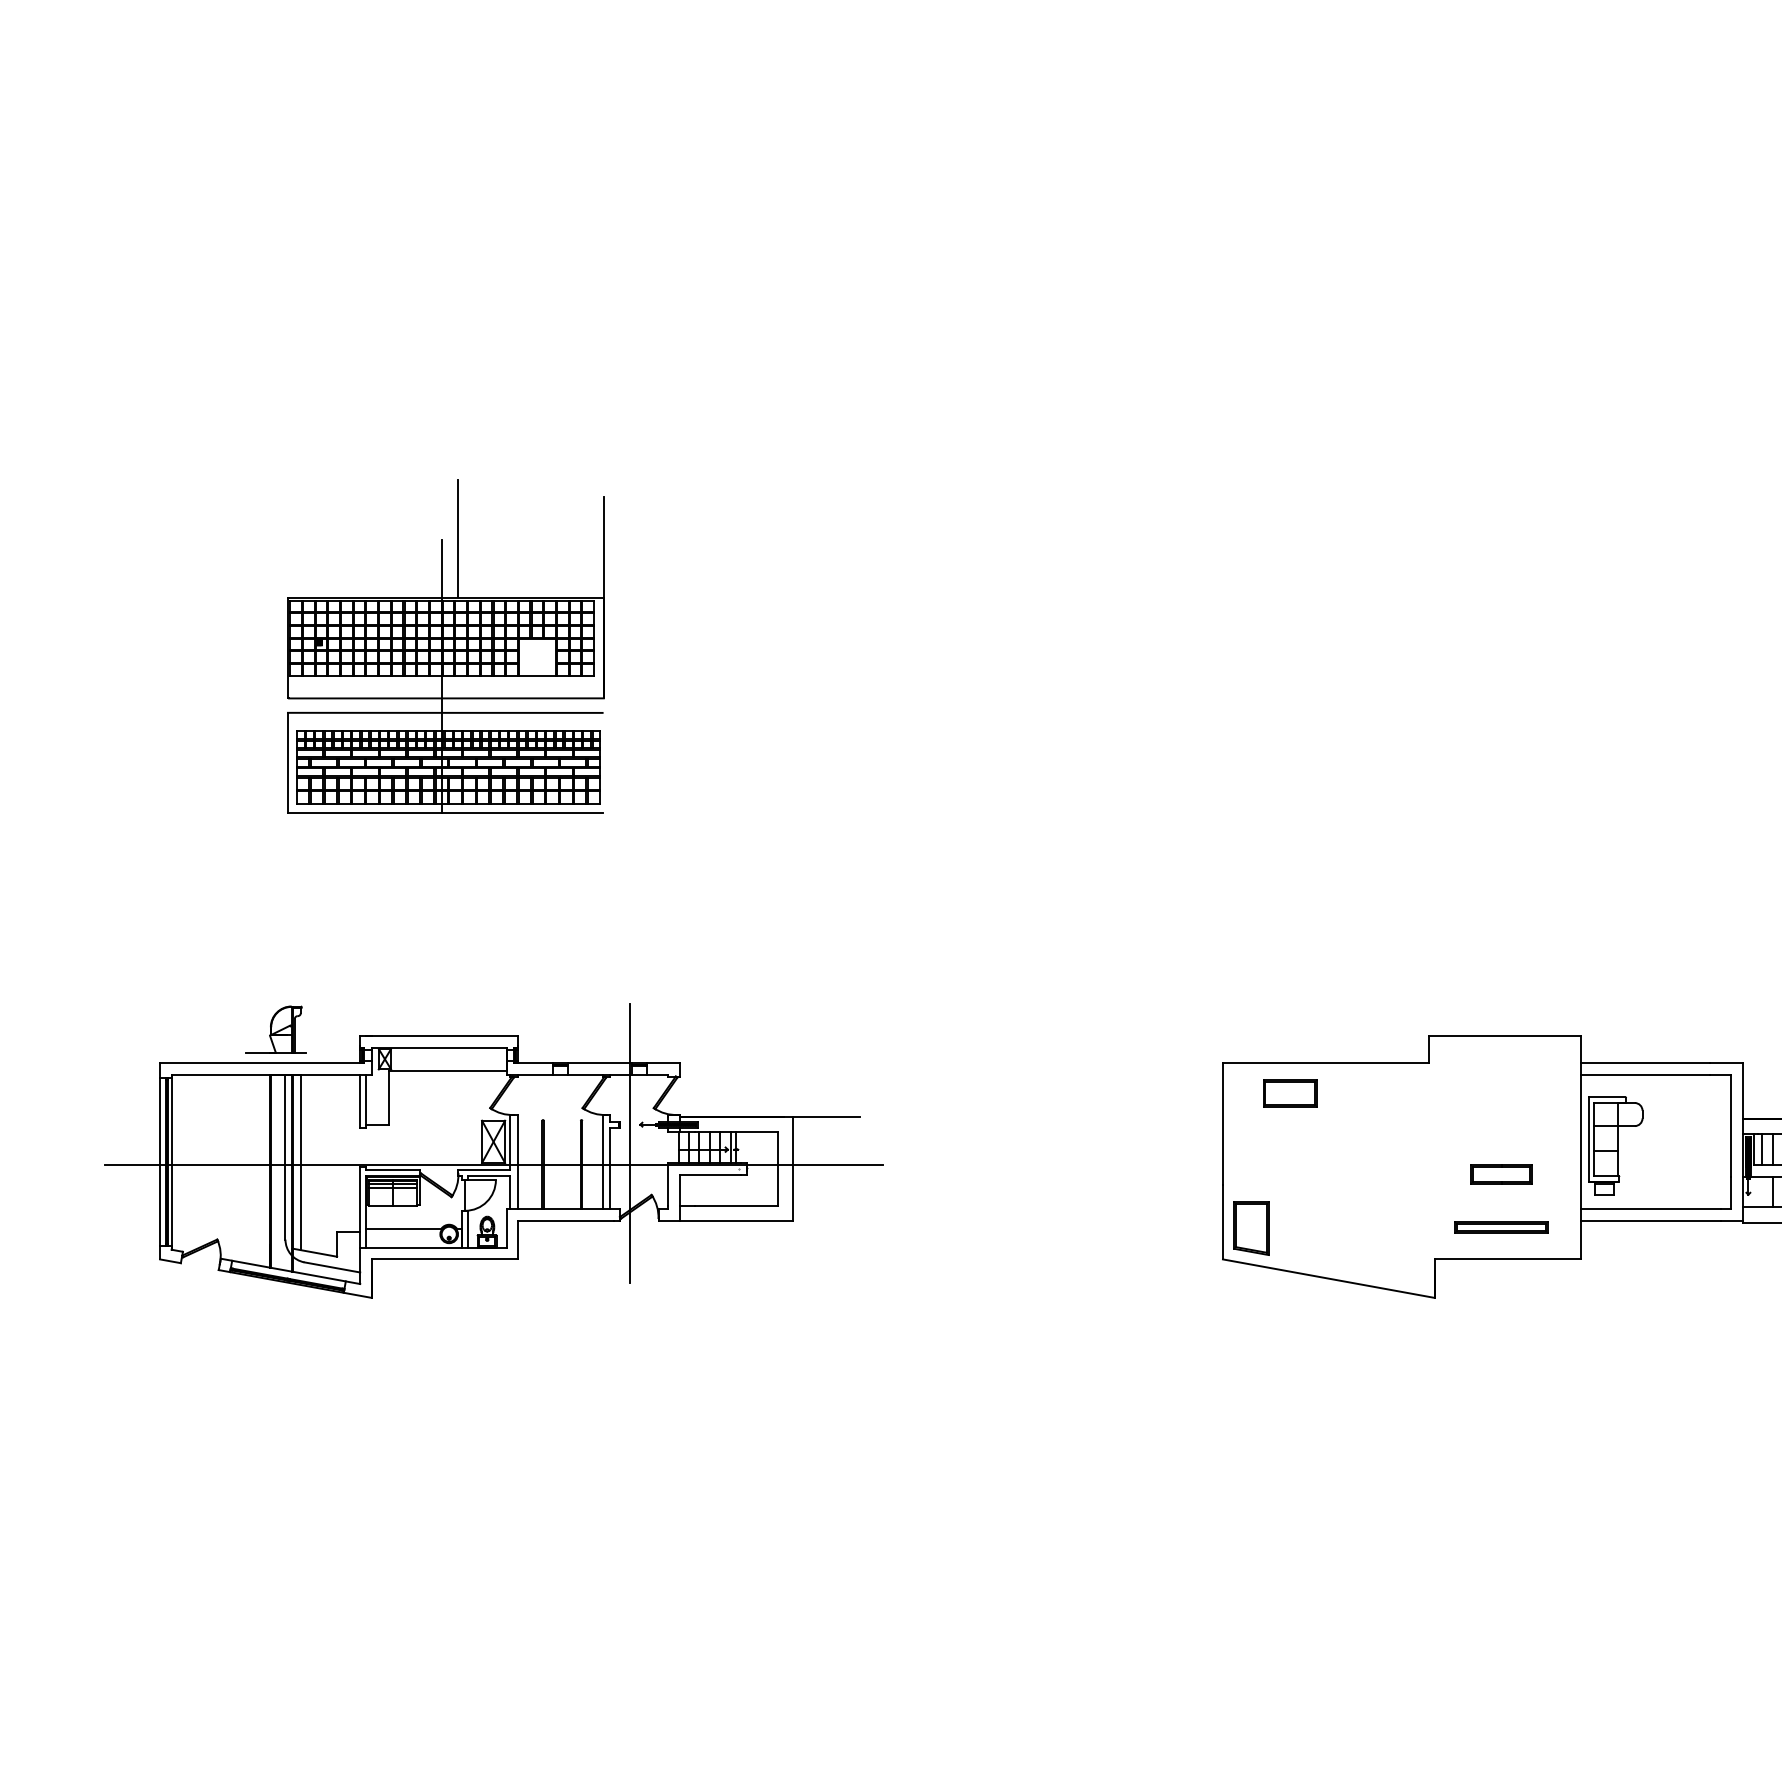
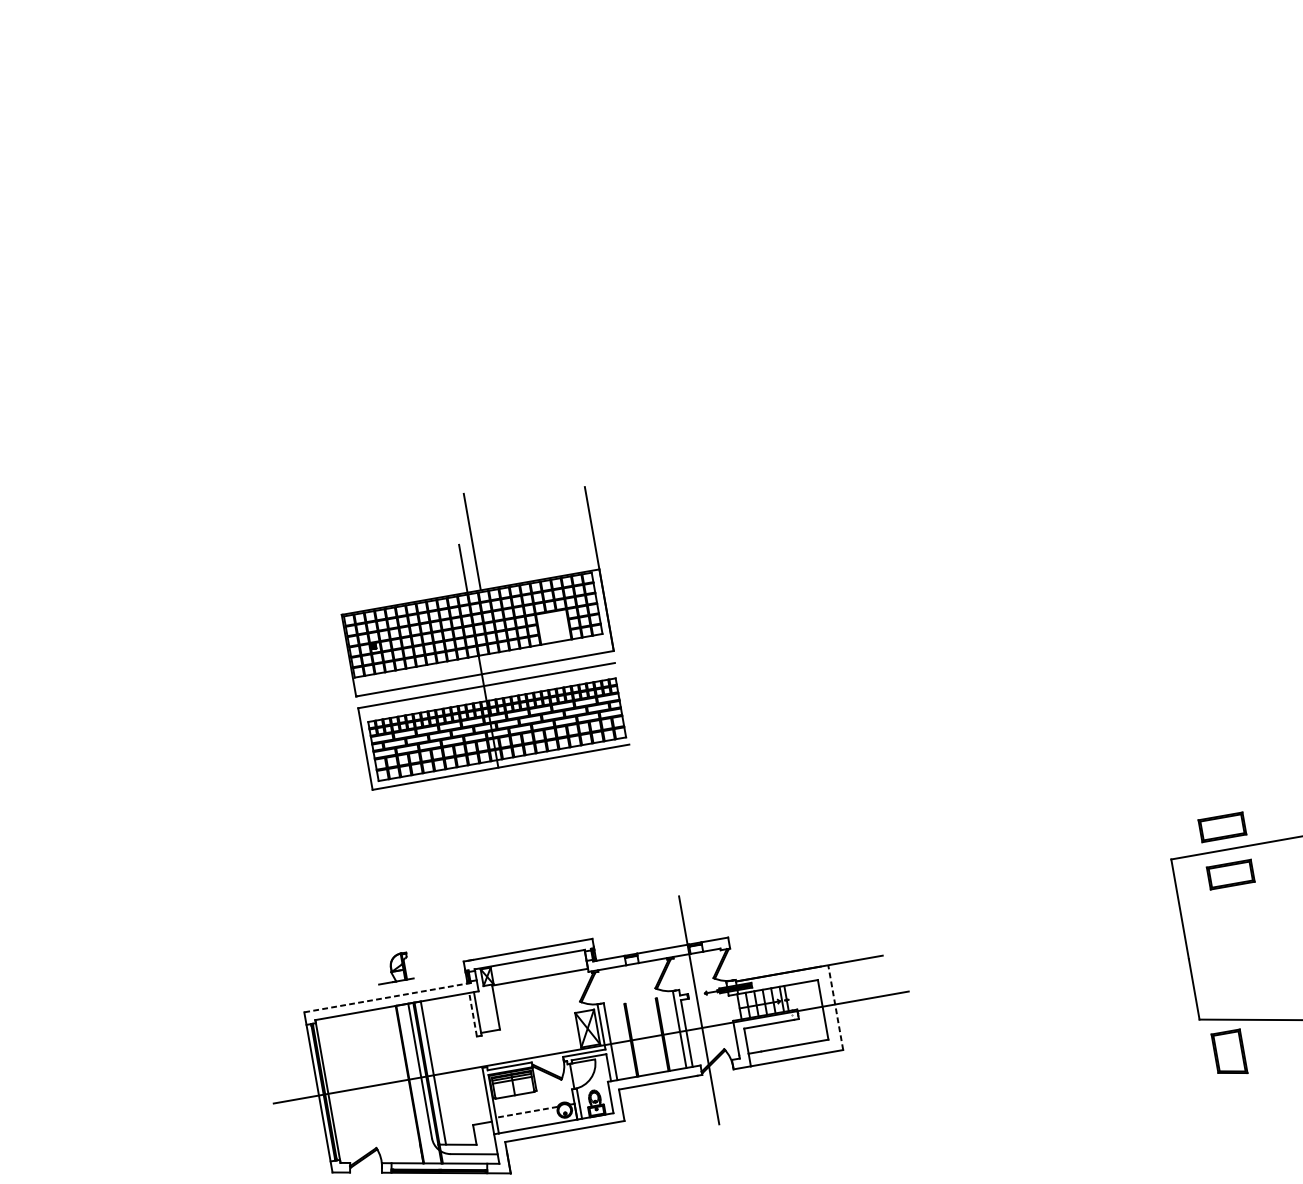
part: (275, 1029) -> (393, 968), size x0.7
part: (1290, 1035) -> (1222, 827), added
line: (260, 1063) -> (386, 998), solid -> dashed
line: (360, 1101) -> (473, 1014), solid -> dashed
line: (792, 1168) -> (835, 1007), solid -> dashed
line: (403, 1228) -> (526, 1112), solid -> dashed
part: (1251, 1228) -> (1229, 1053), moved

